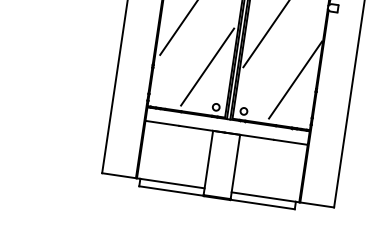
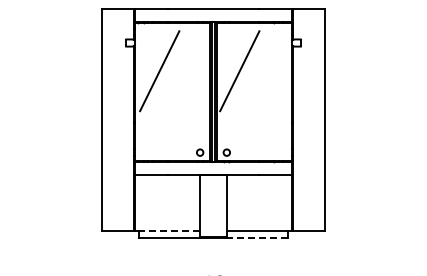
line: (207, 66) -> (186, 115), removed
line: (295, 79) -> (270, 115), removed
line: (172, 183) -> (169, 230), solid -> dashed
line: (261, 204) -> (256, 237), solid -> dashed

